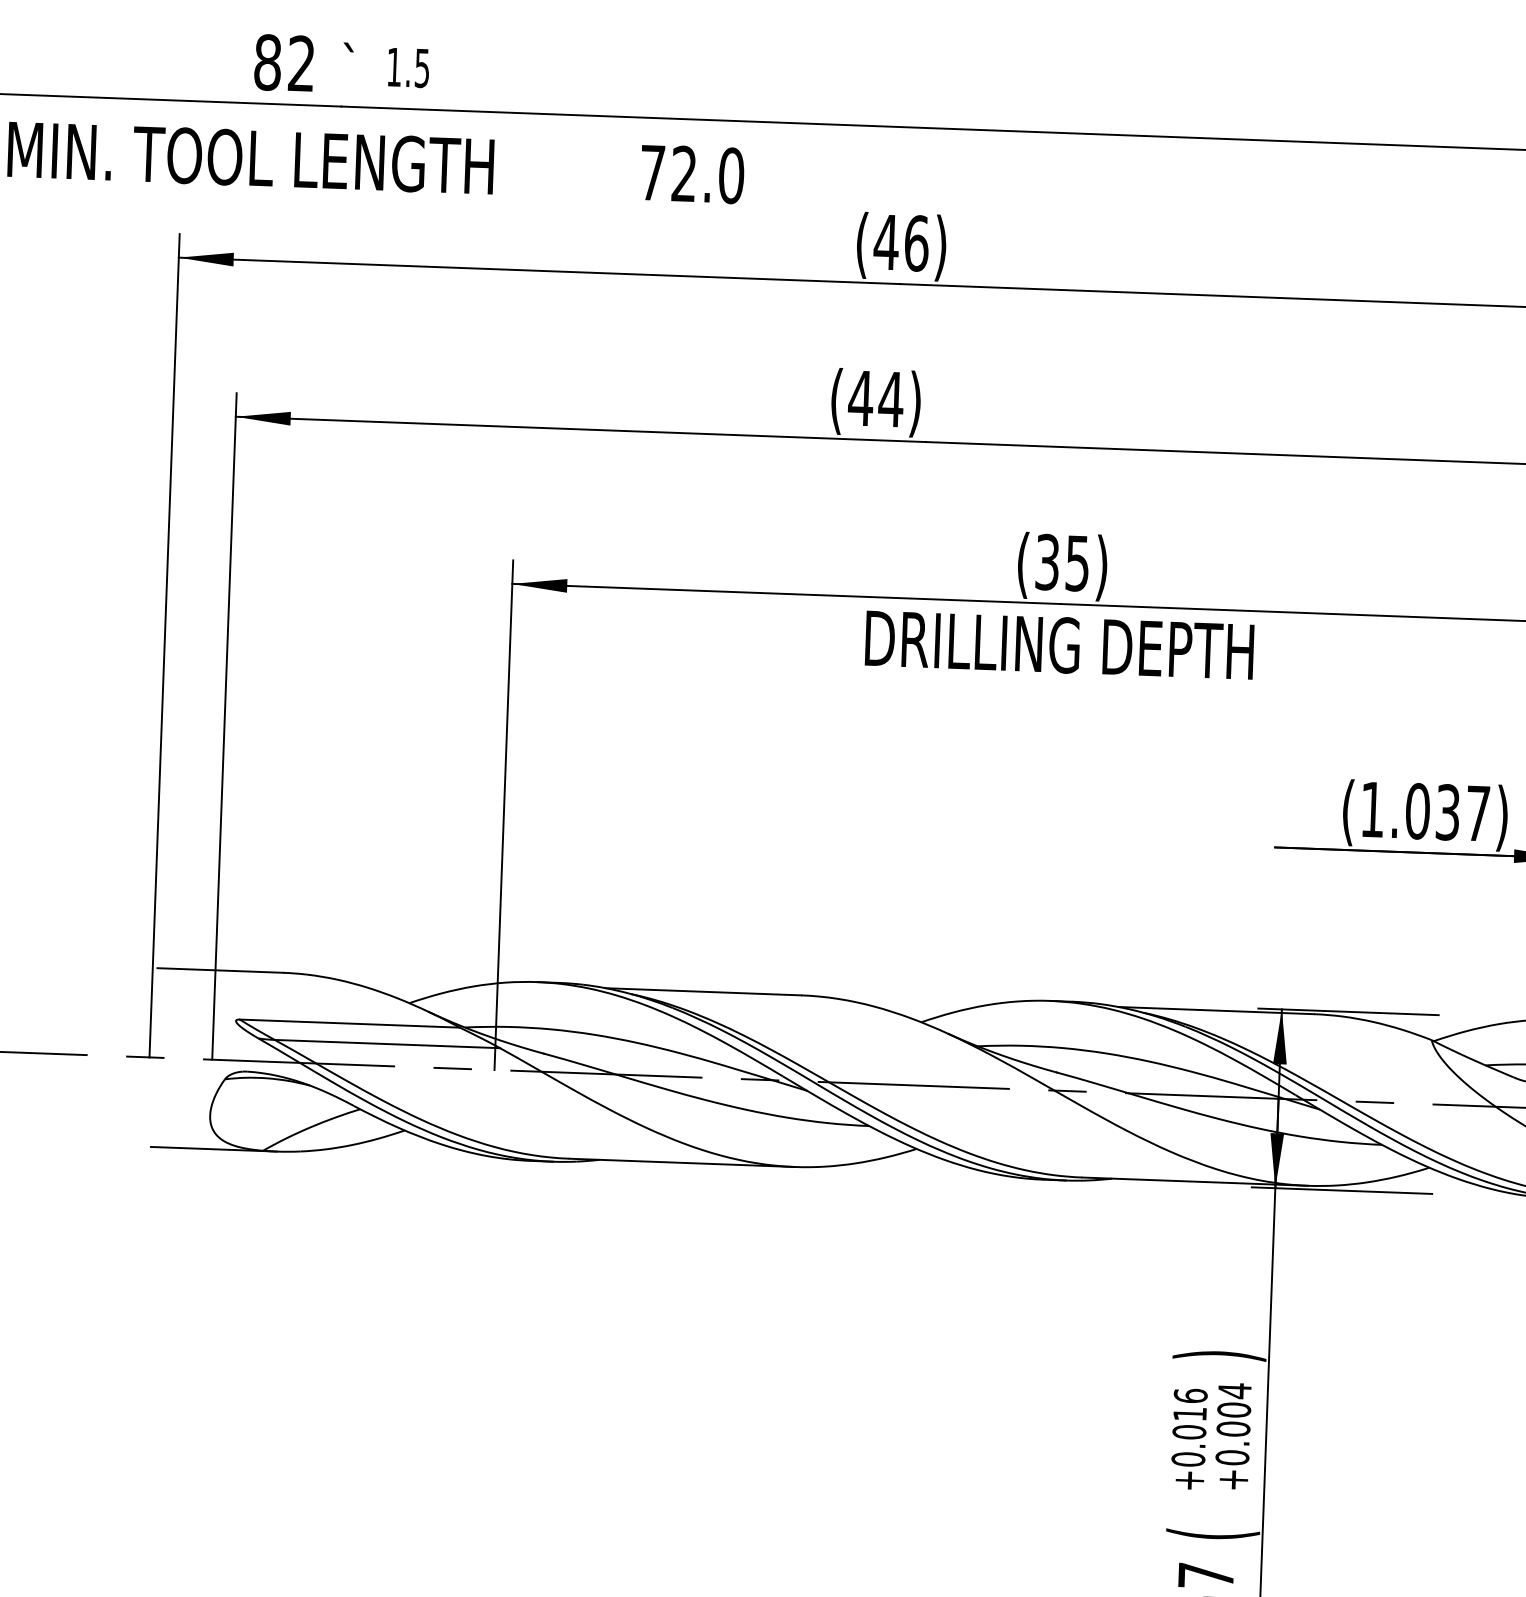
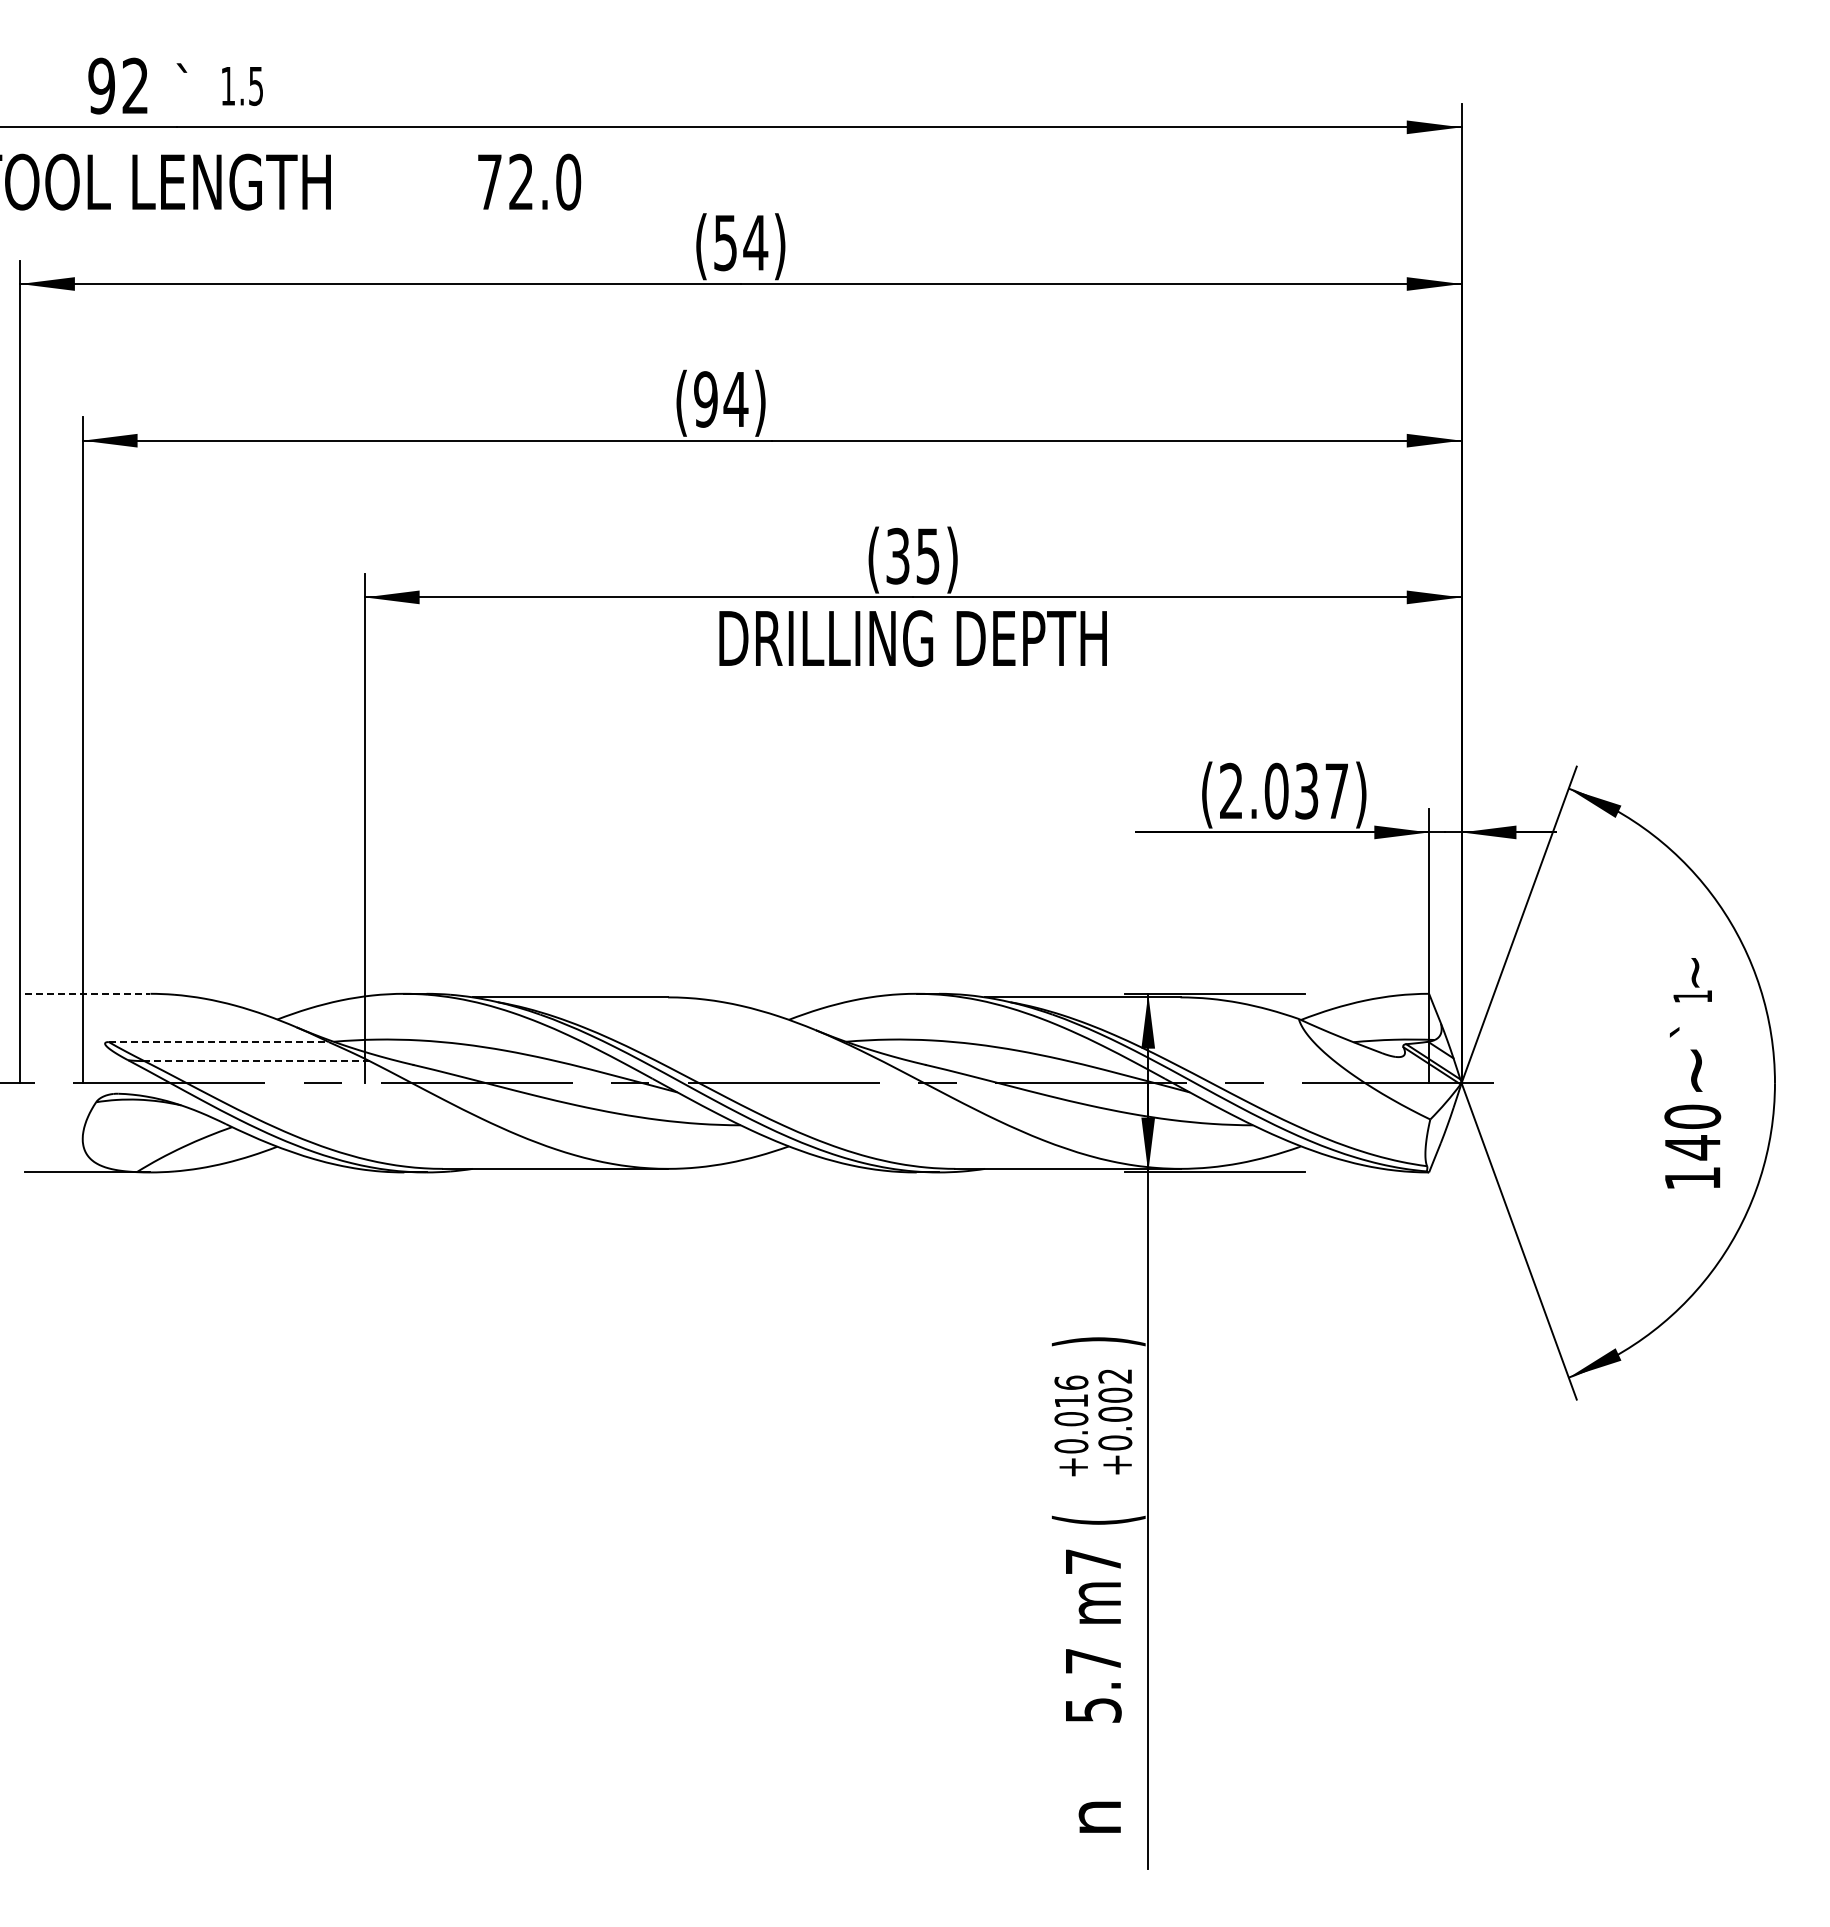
text: (267, 61) -> (101, 85), 82 -> 92
text: (901, 242) -> (740, 242), (46) -> (54)
text: (860, 398) -> (705, 399), (44) -> (94)
text: (1372, 808) -> (1231, 790), (1.037) -> (2.037)
line: (220, 970) -> (87, 993), solid -> dashed
line: (349, 1024) -> (218, 1042), solid -> dashed
line: (387, 1044) -> (257, 1061), solid -> dashed
text: (1234, 1391) -> (1114, 1376), +0.004 -> +0.002

